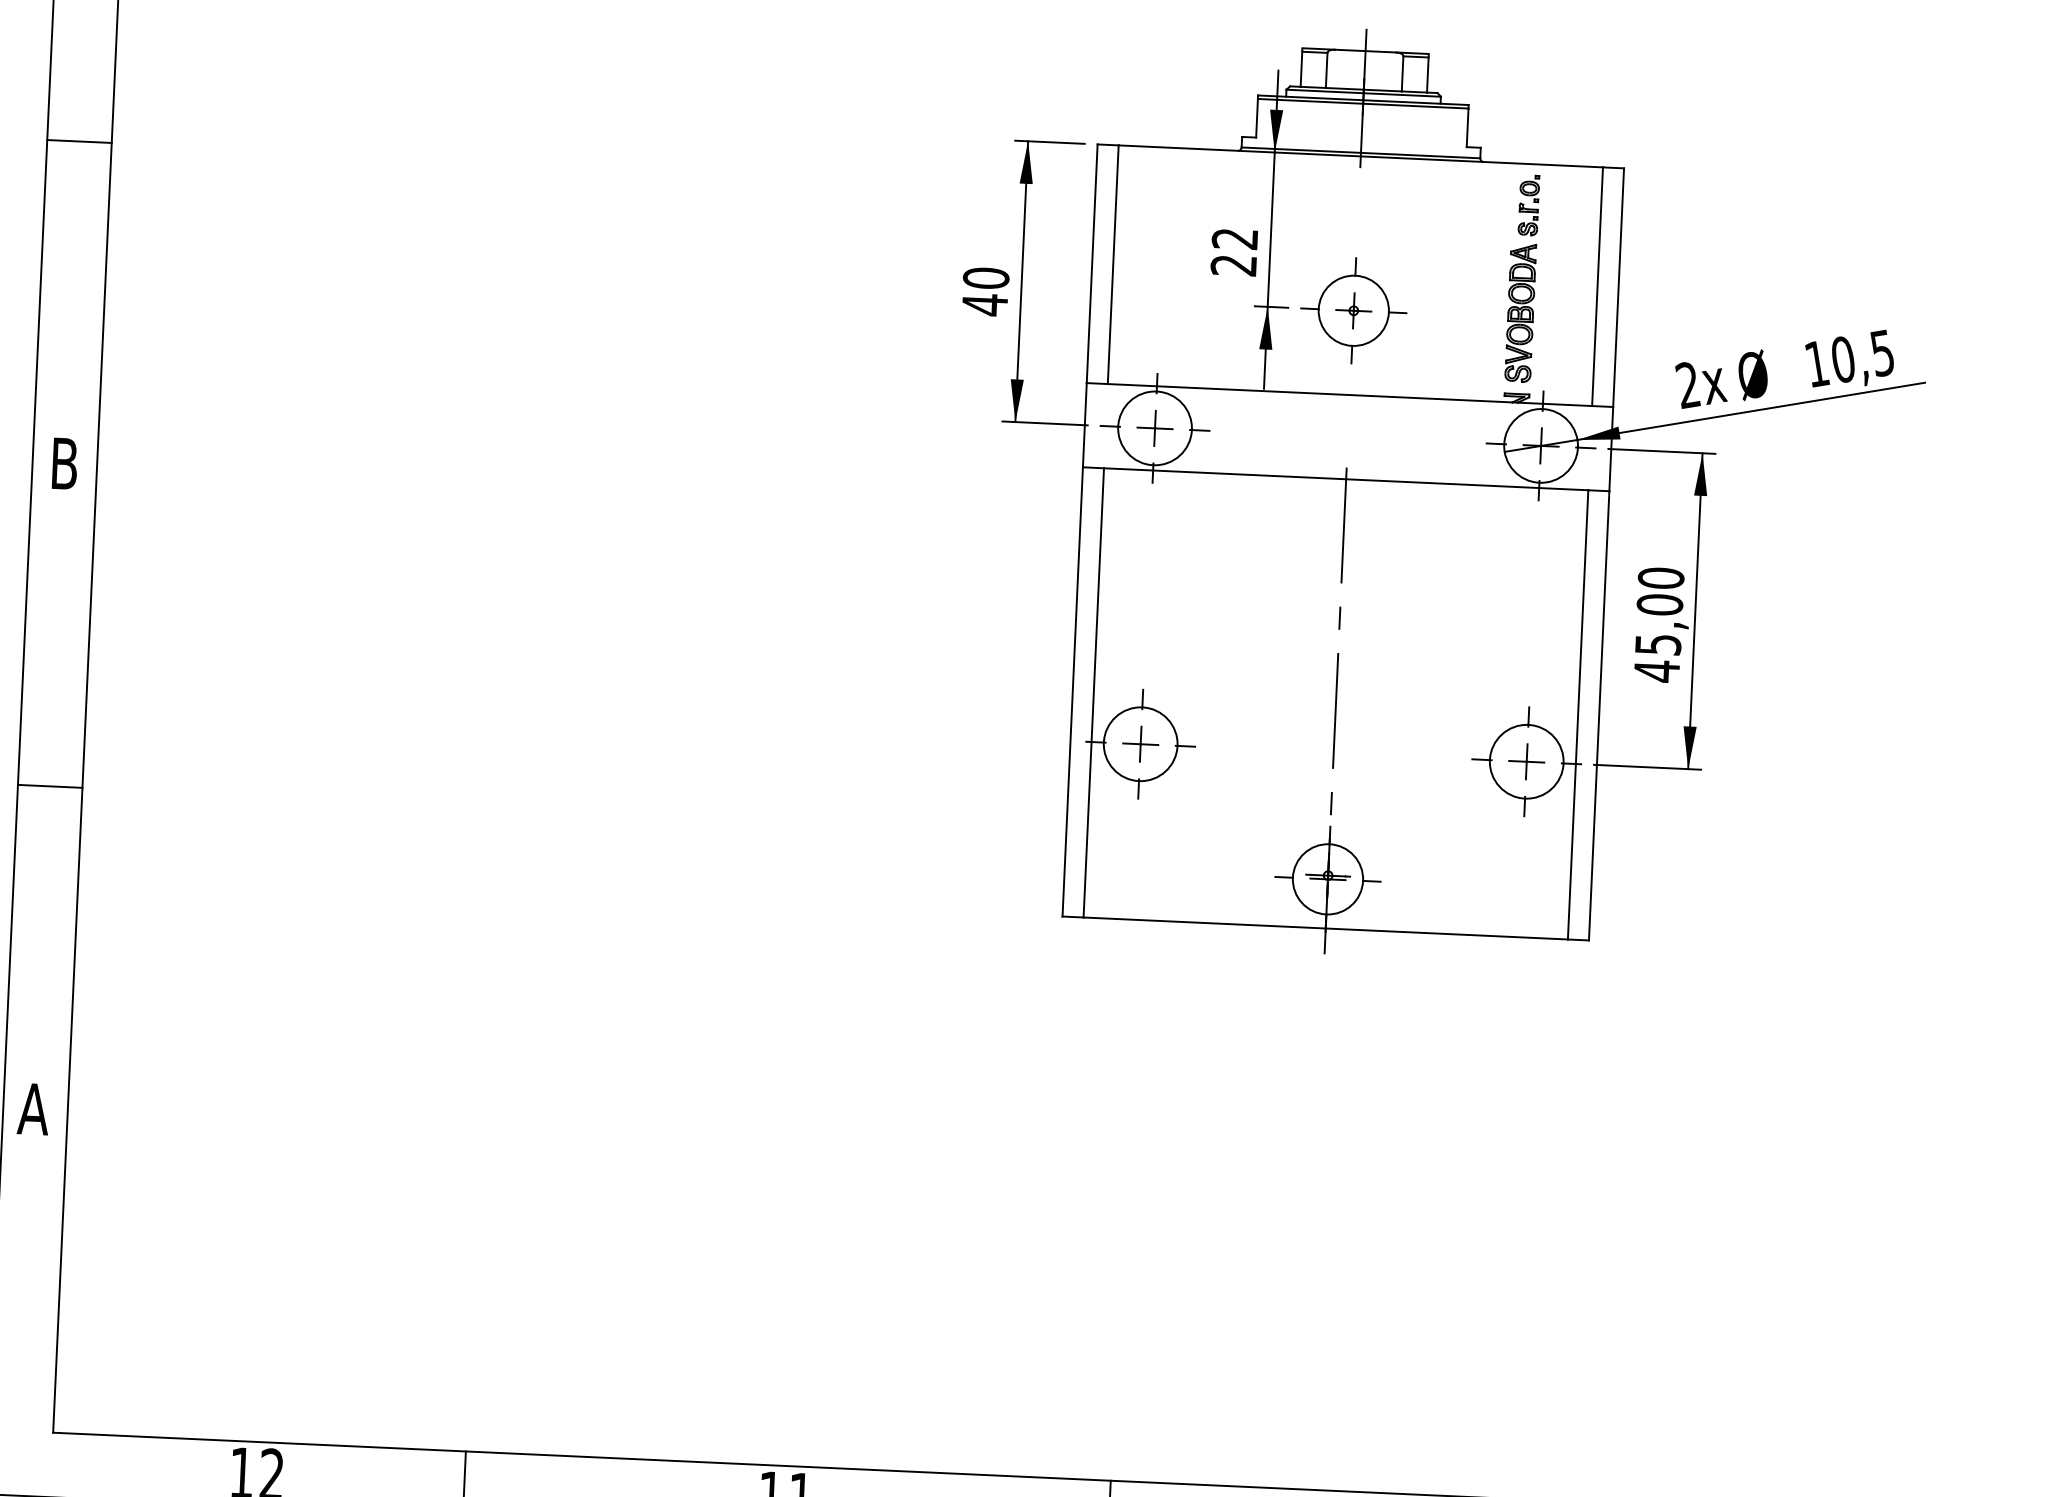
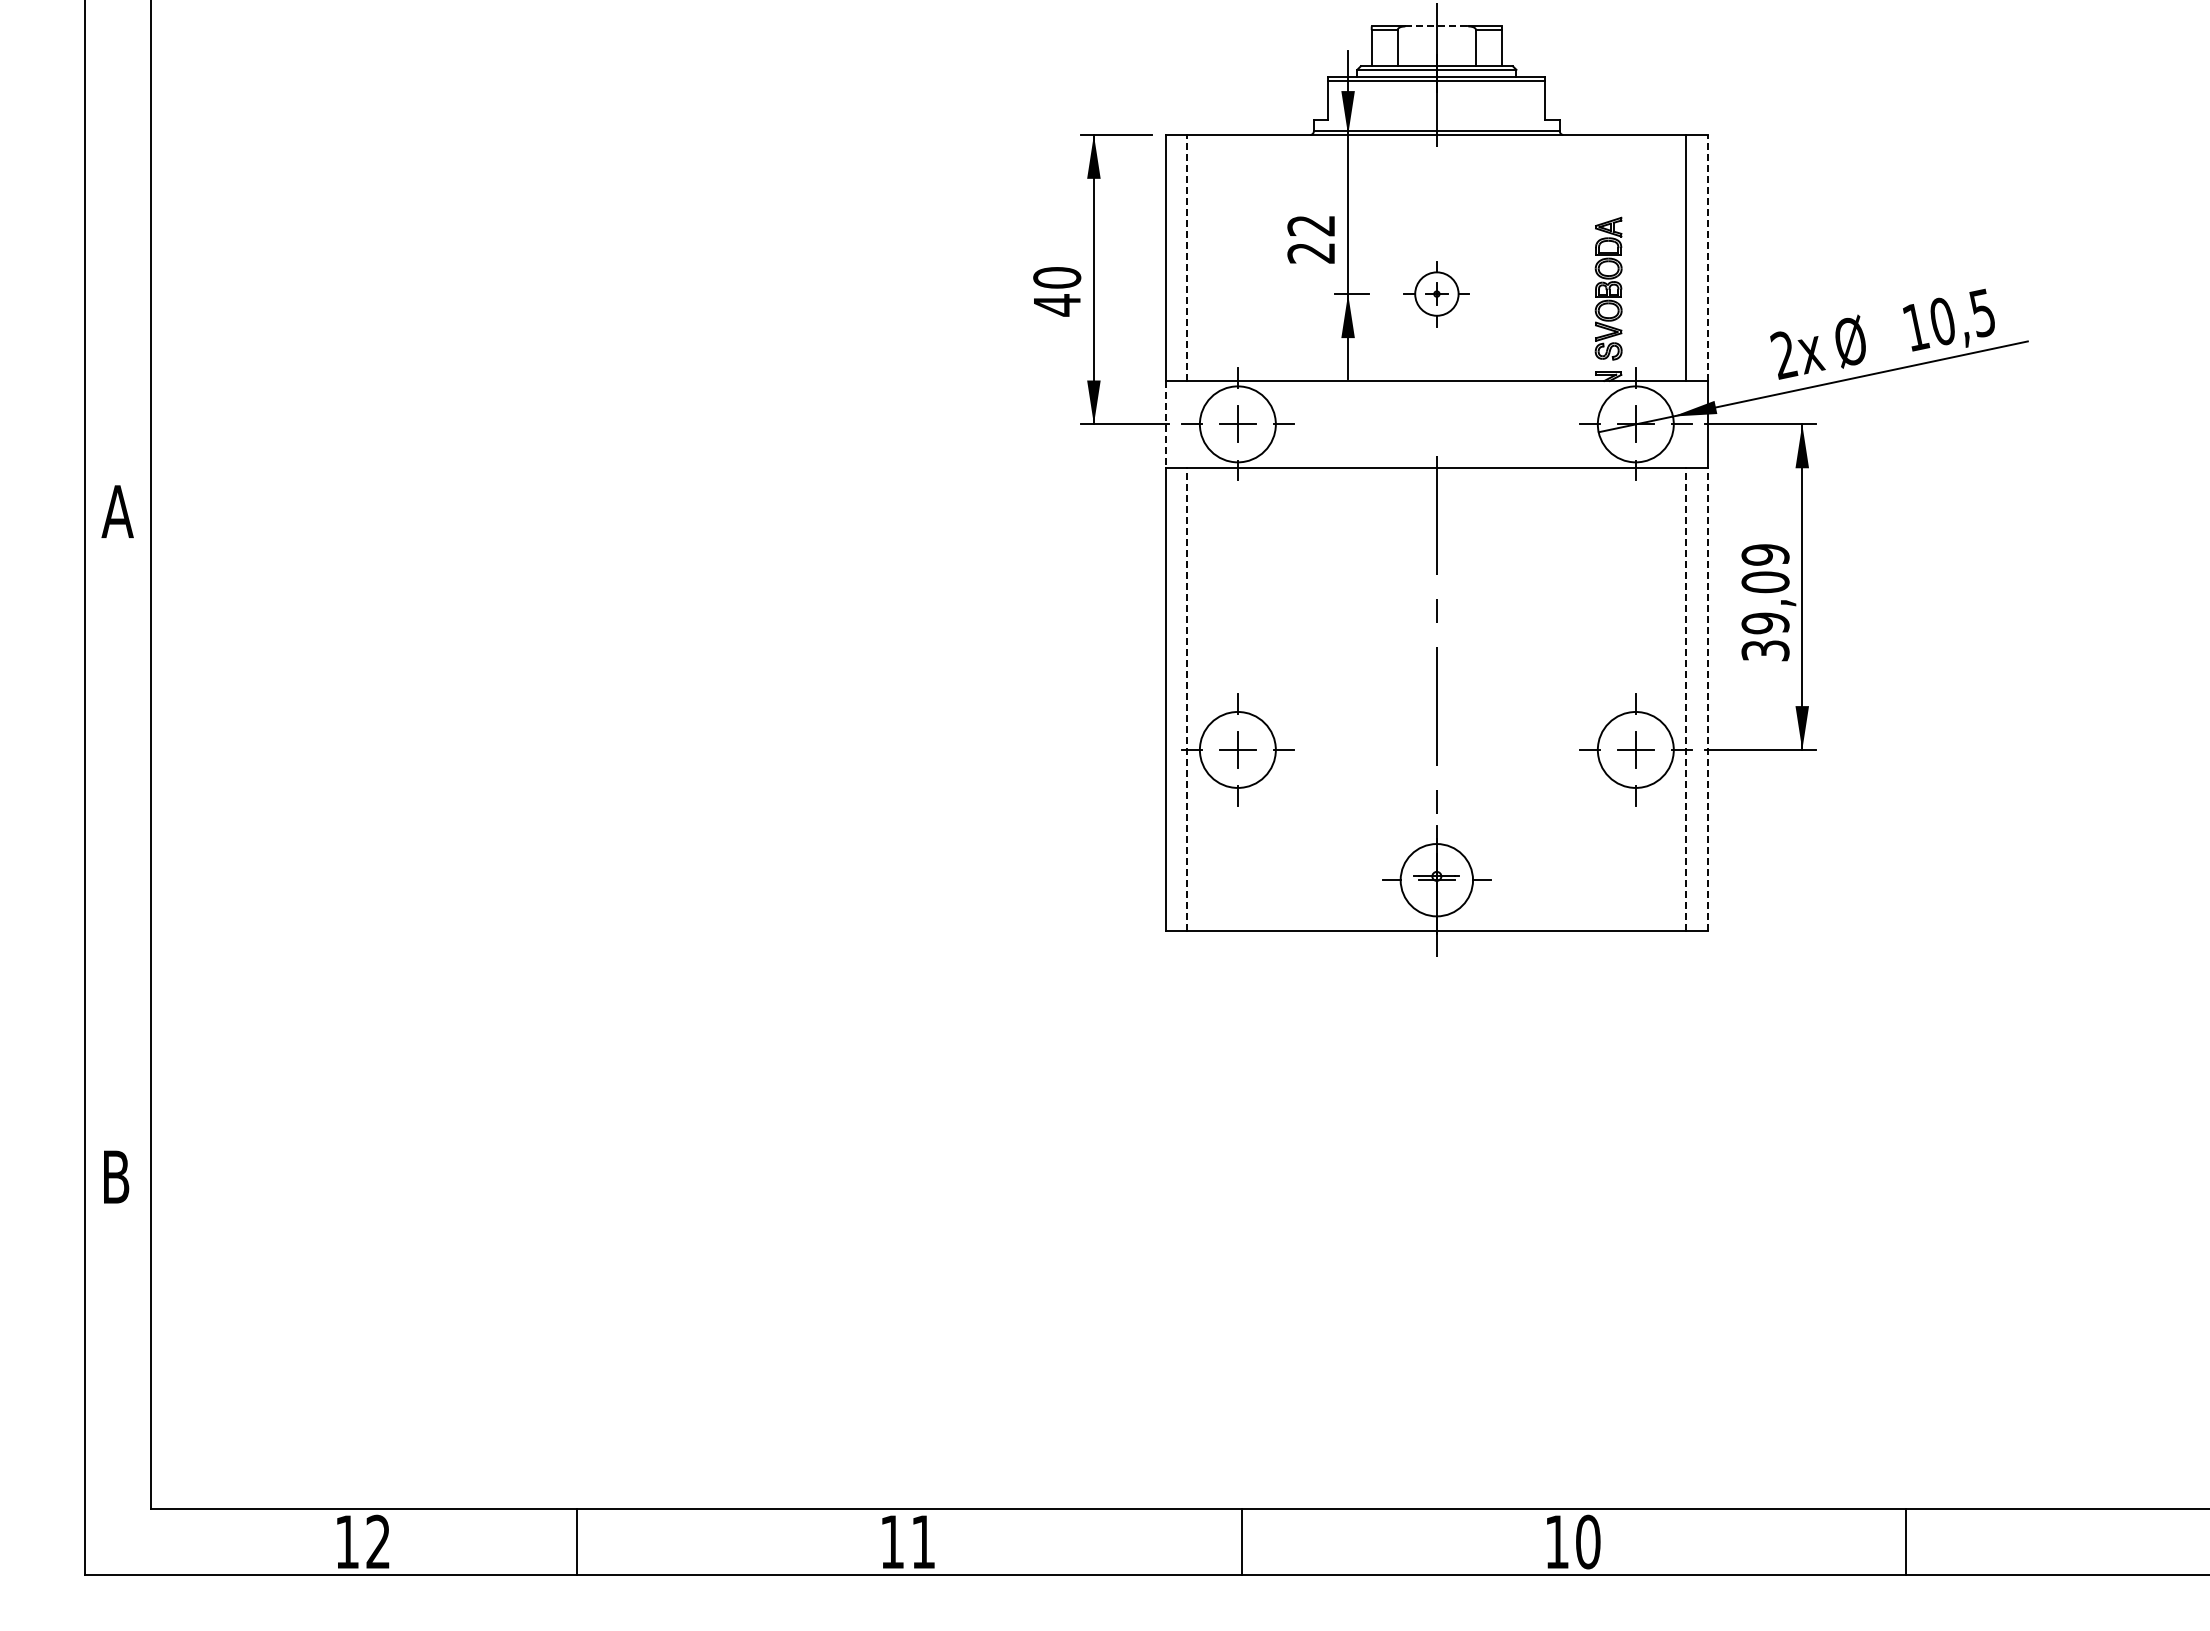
line: (1365, 51) -> (1436, 26), solid -> dashed
line: (78, 141) -> (117, 179), removed
part: (1528, 205) -> (1611, 177), removed
line: (1113, 264) -> (1187, 257), solid -> dashed
line: (1618, 287) -> (1708, 257), solid -> dashed
part: (1353, 310) -> (1436, 293), size x0.6
line: (1084, 425) -> (1165, 424), solid -> dashed
text: (64, 463) -> (117, 511), B -> A
text: (1658, 625) -> (1765, 603), 45,00 -> 39,09
line: (1094, 693) -> (1187, 699), solid -> dashed
line: (1578, 715) -> (1686, 699), solid -> dashed
line: (1599, 716) -> (1708, 699), solid -> dashed
line: (49, 786) -> (117, 844), removed
text: (33, 1108) -> (115, 1176), A -> B

